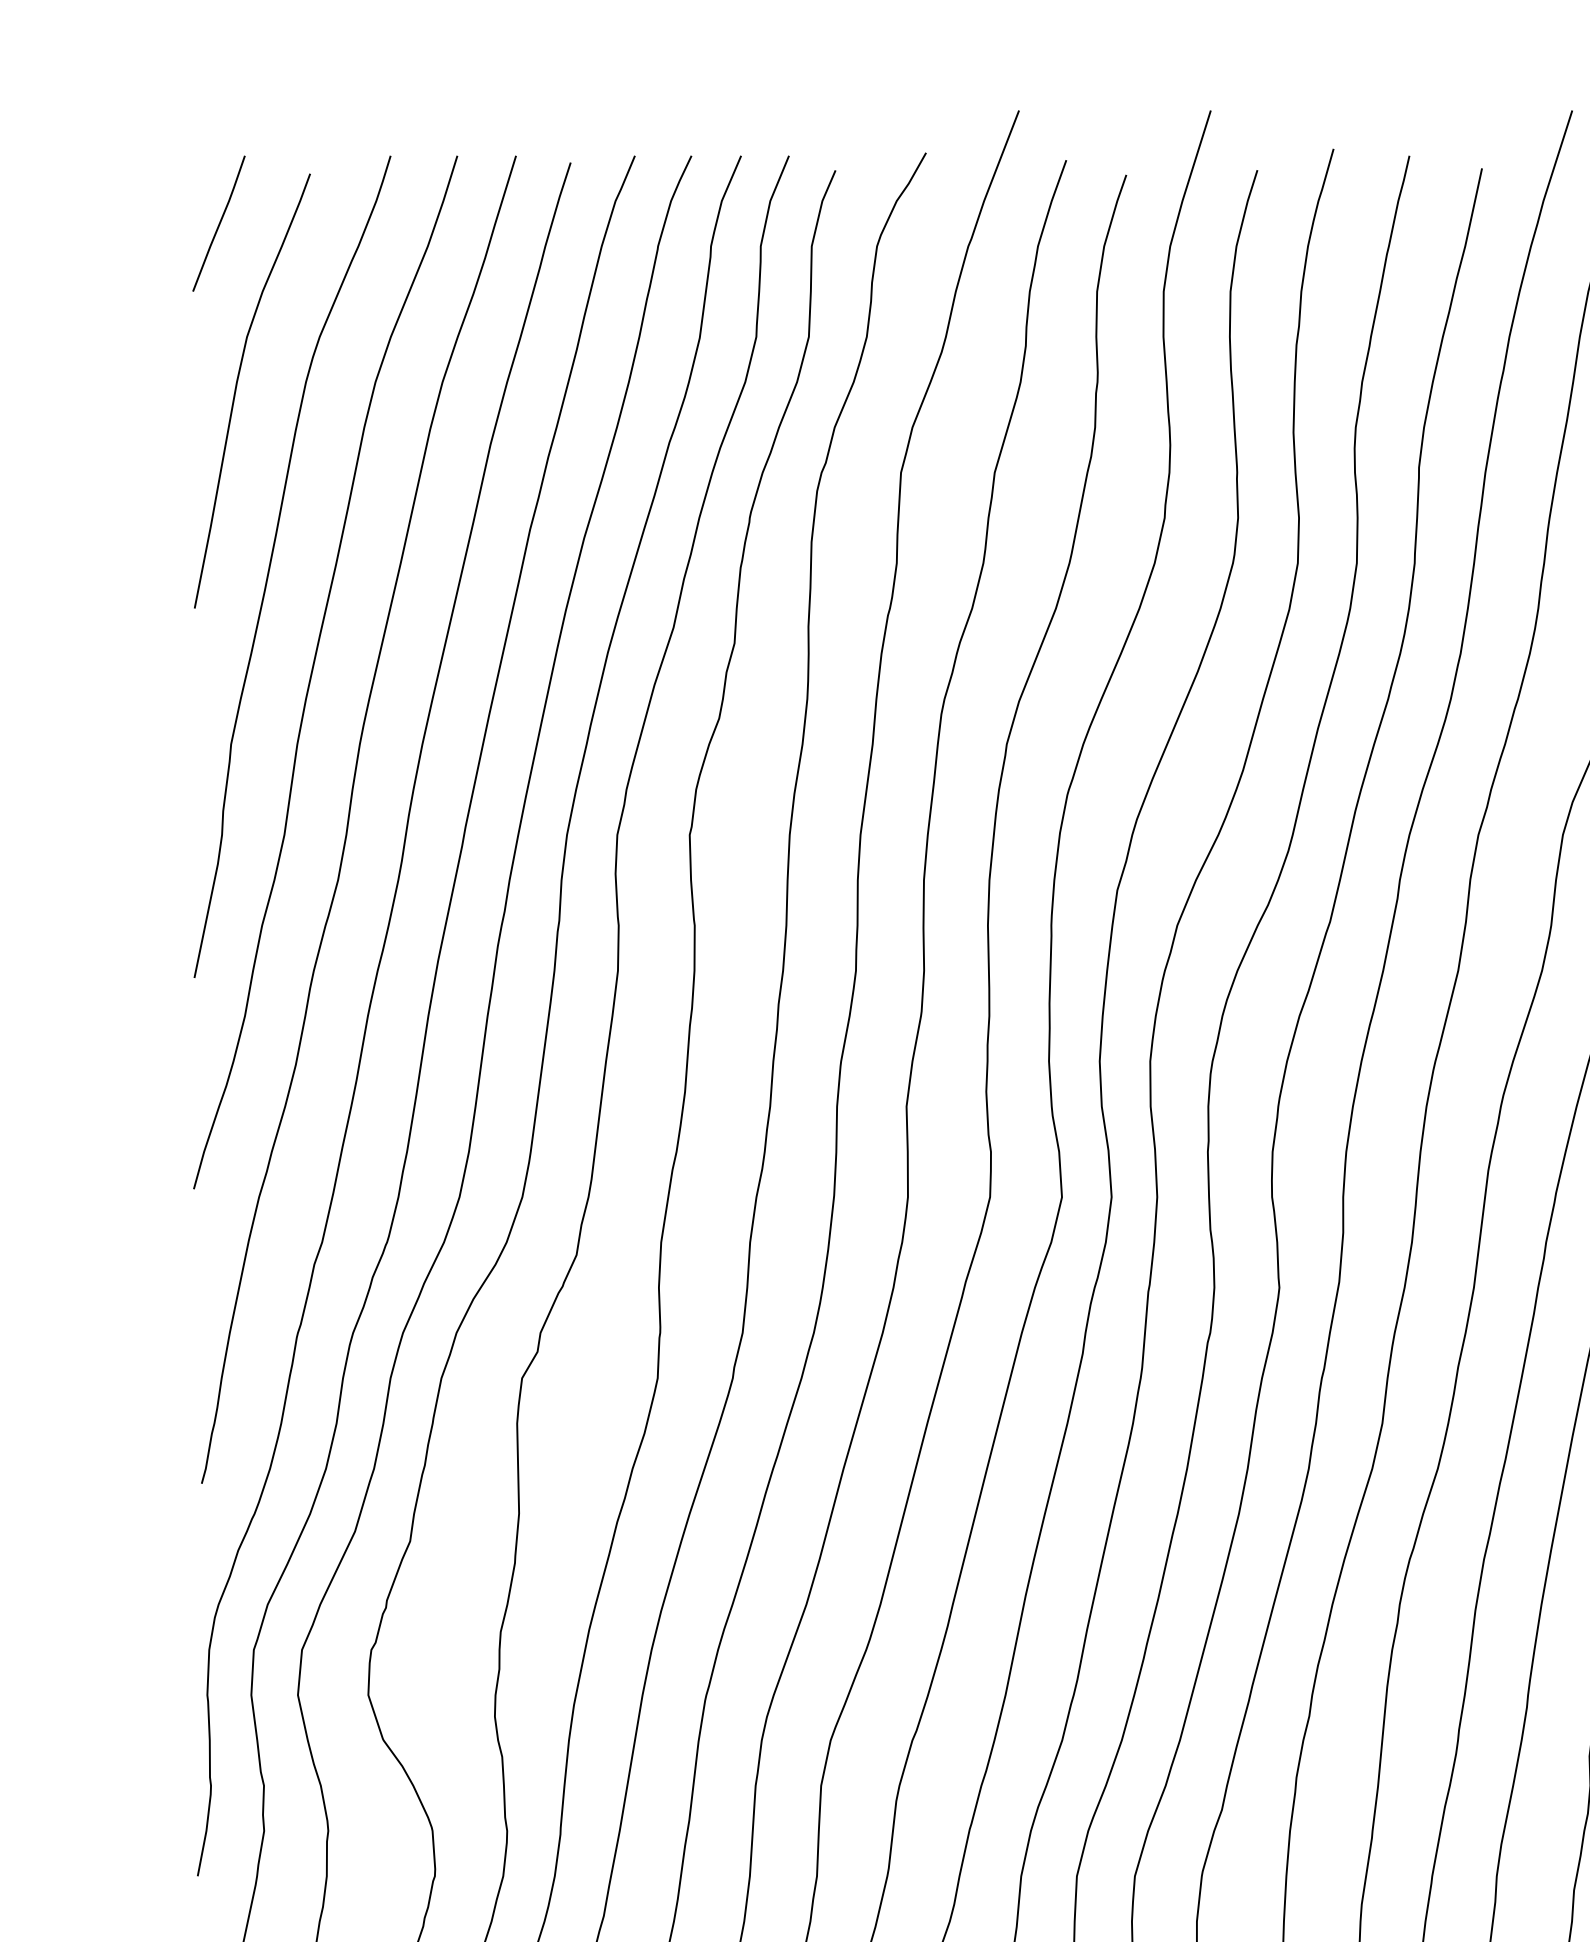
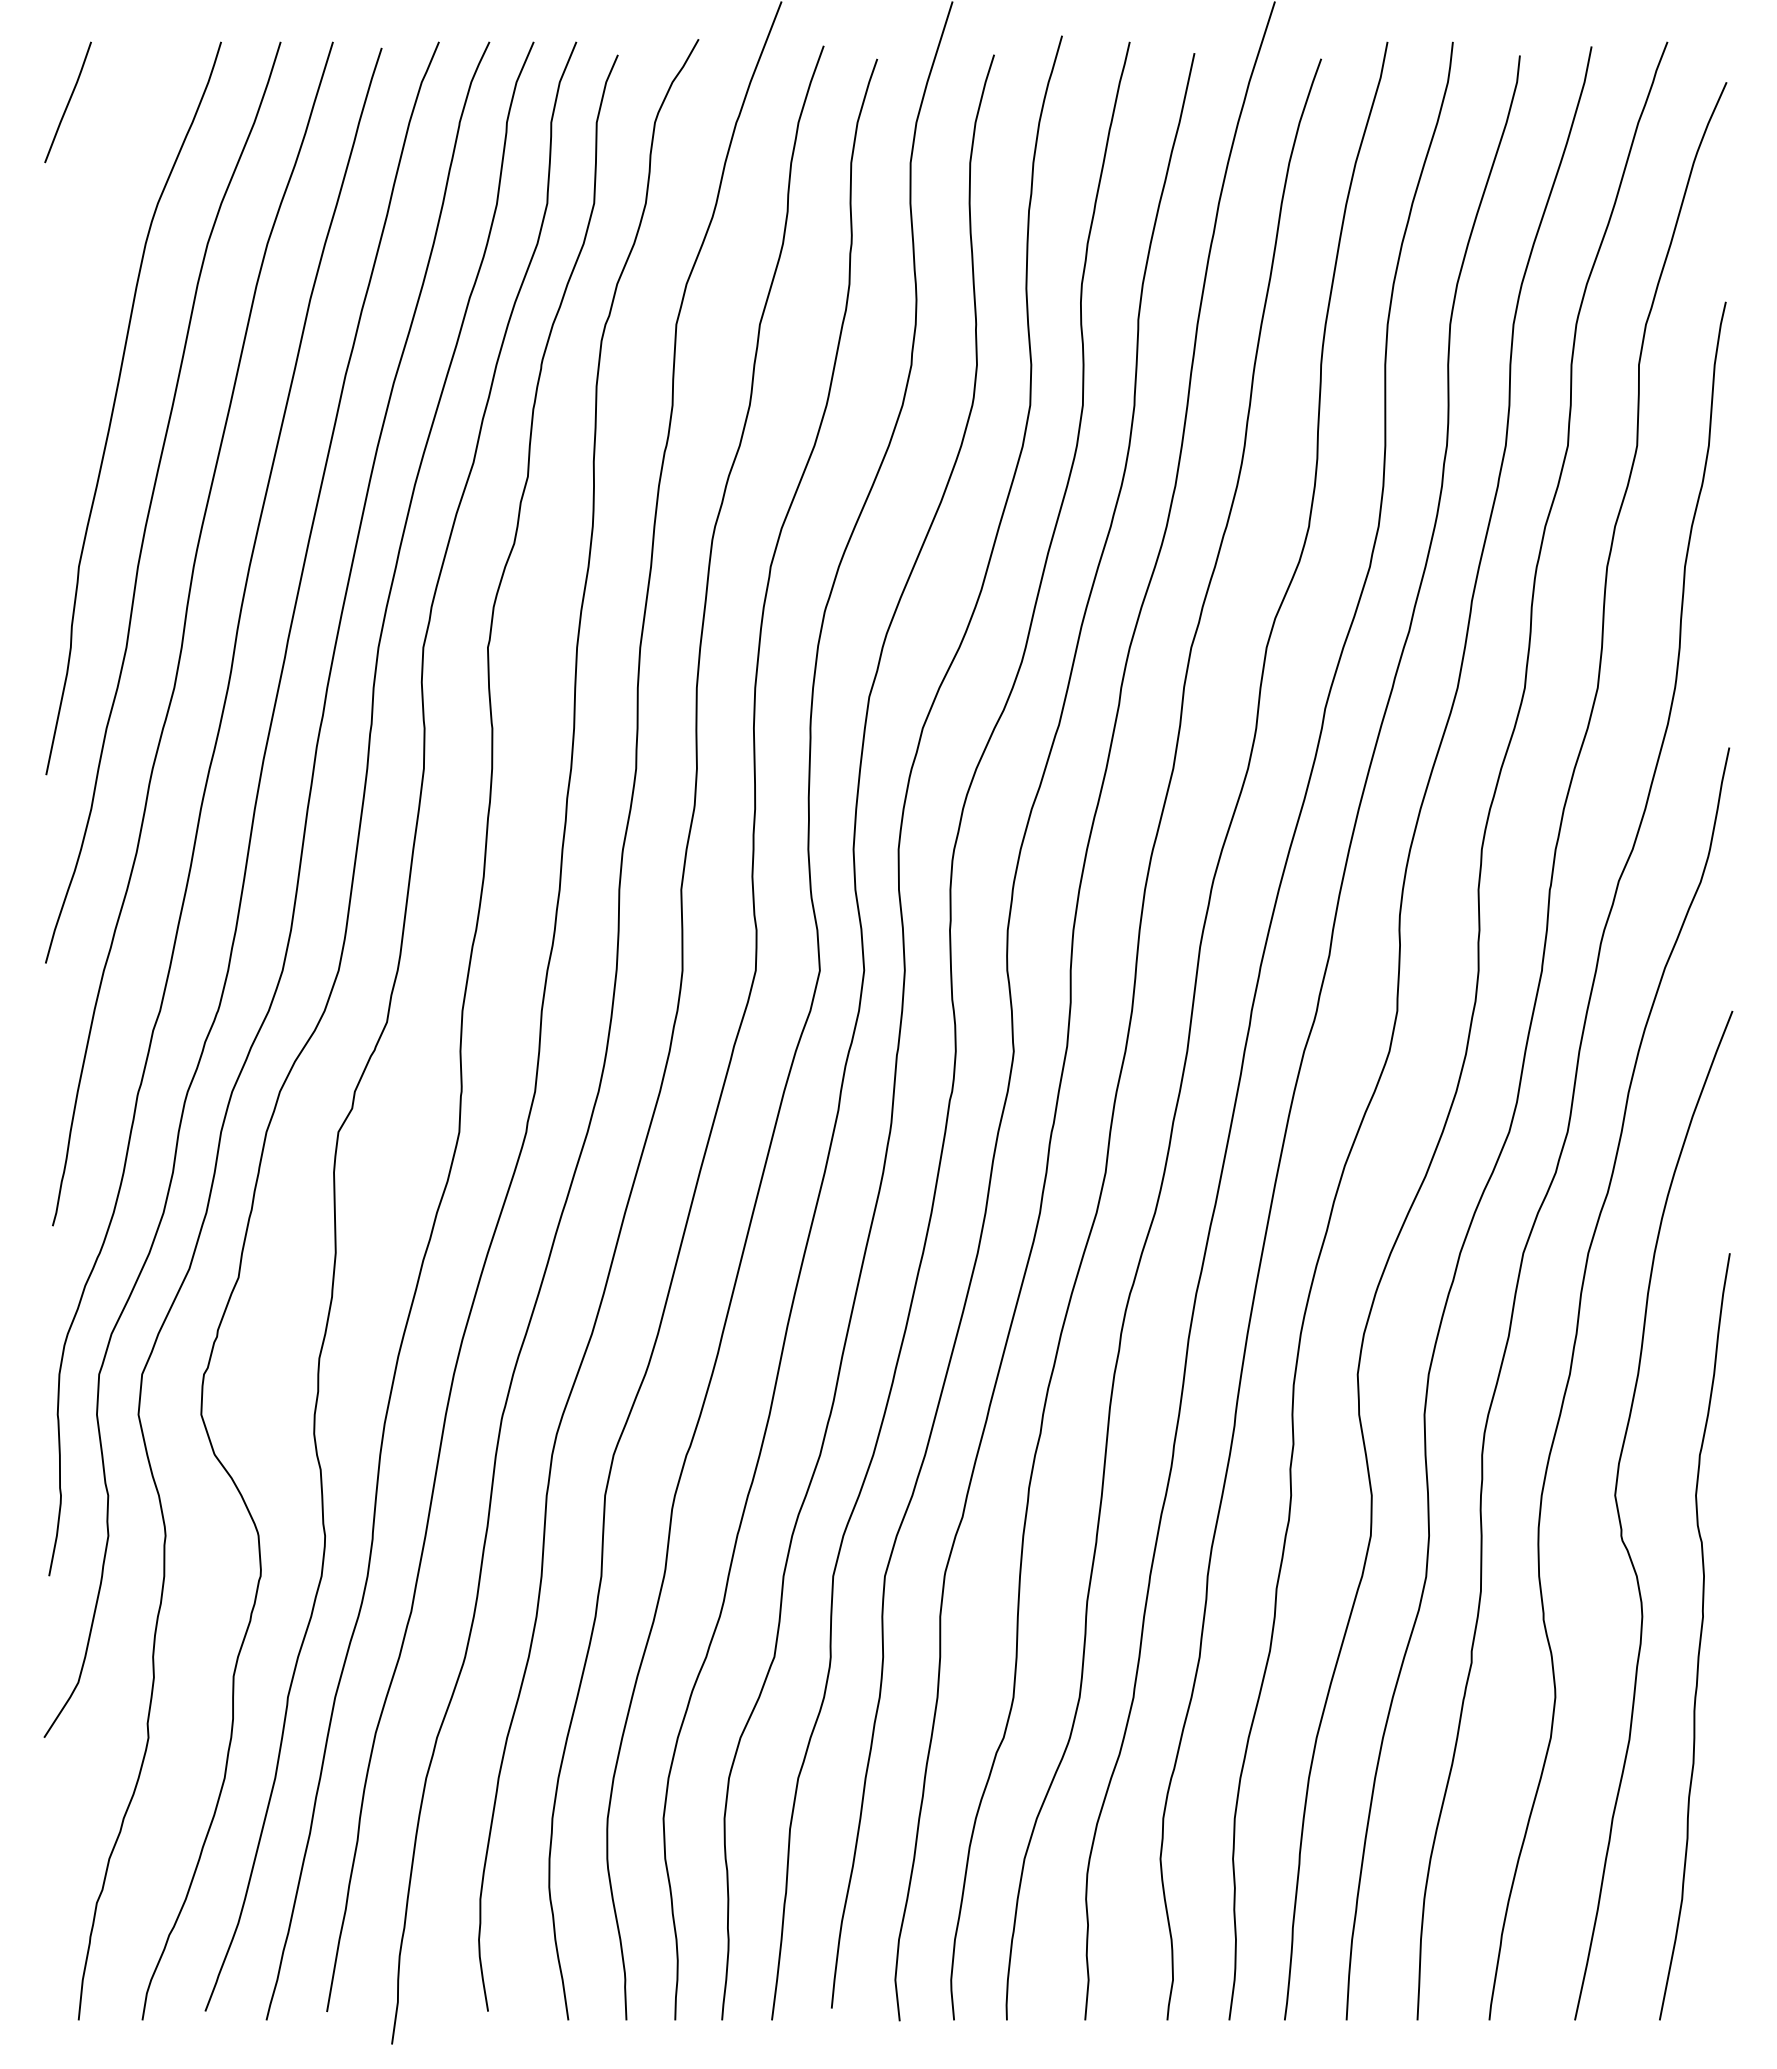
curve: (237, 387) -> (84, 248), removed

